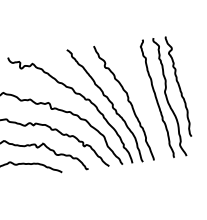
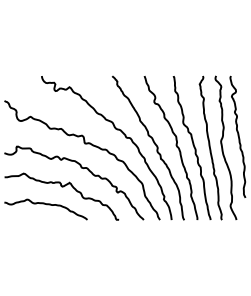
curve: (142, 100) -> (193, 147), added

